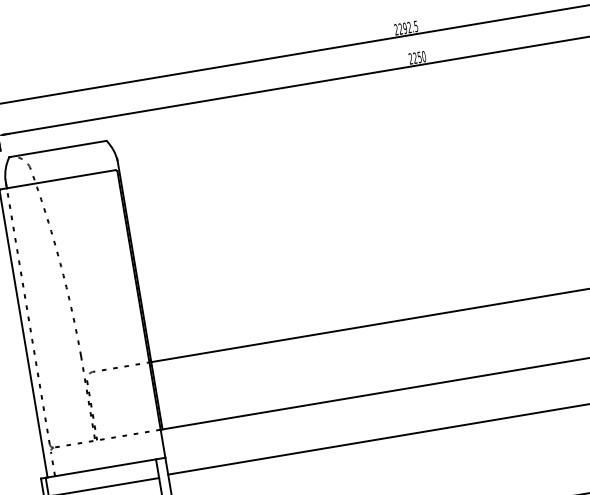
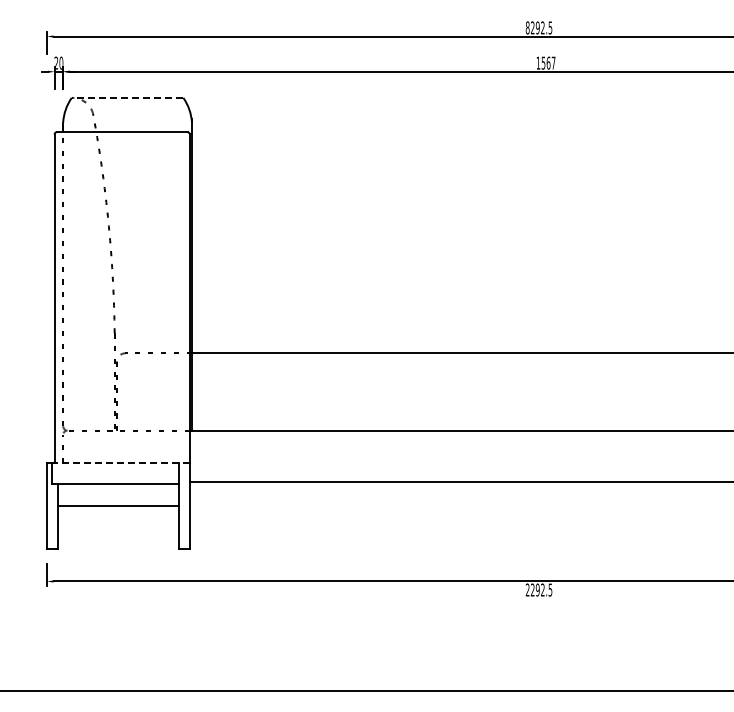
text: (396, 29) -> (527, 27), 2292.5 -> 8292.5
text: (416, 57) -> (545, 62), 2250 -> 1567
line: (57, 148) -> (127, 97), solid -> dashed
line: (105, 467) -> (121, 462), solid -> dashed

